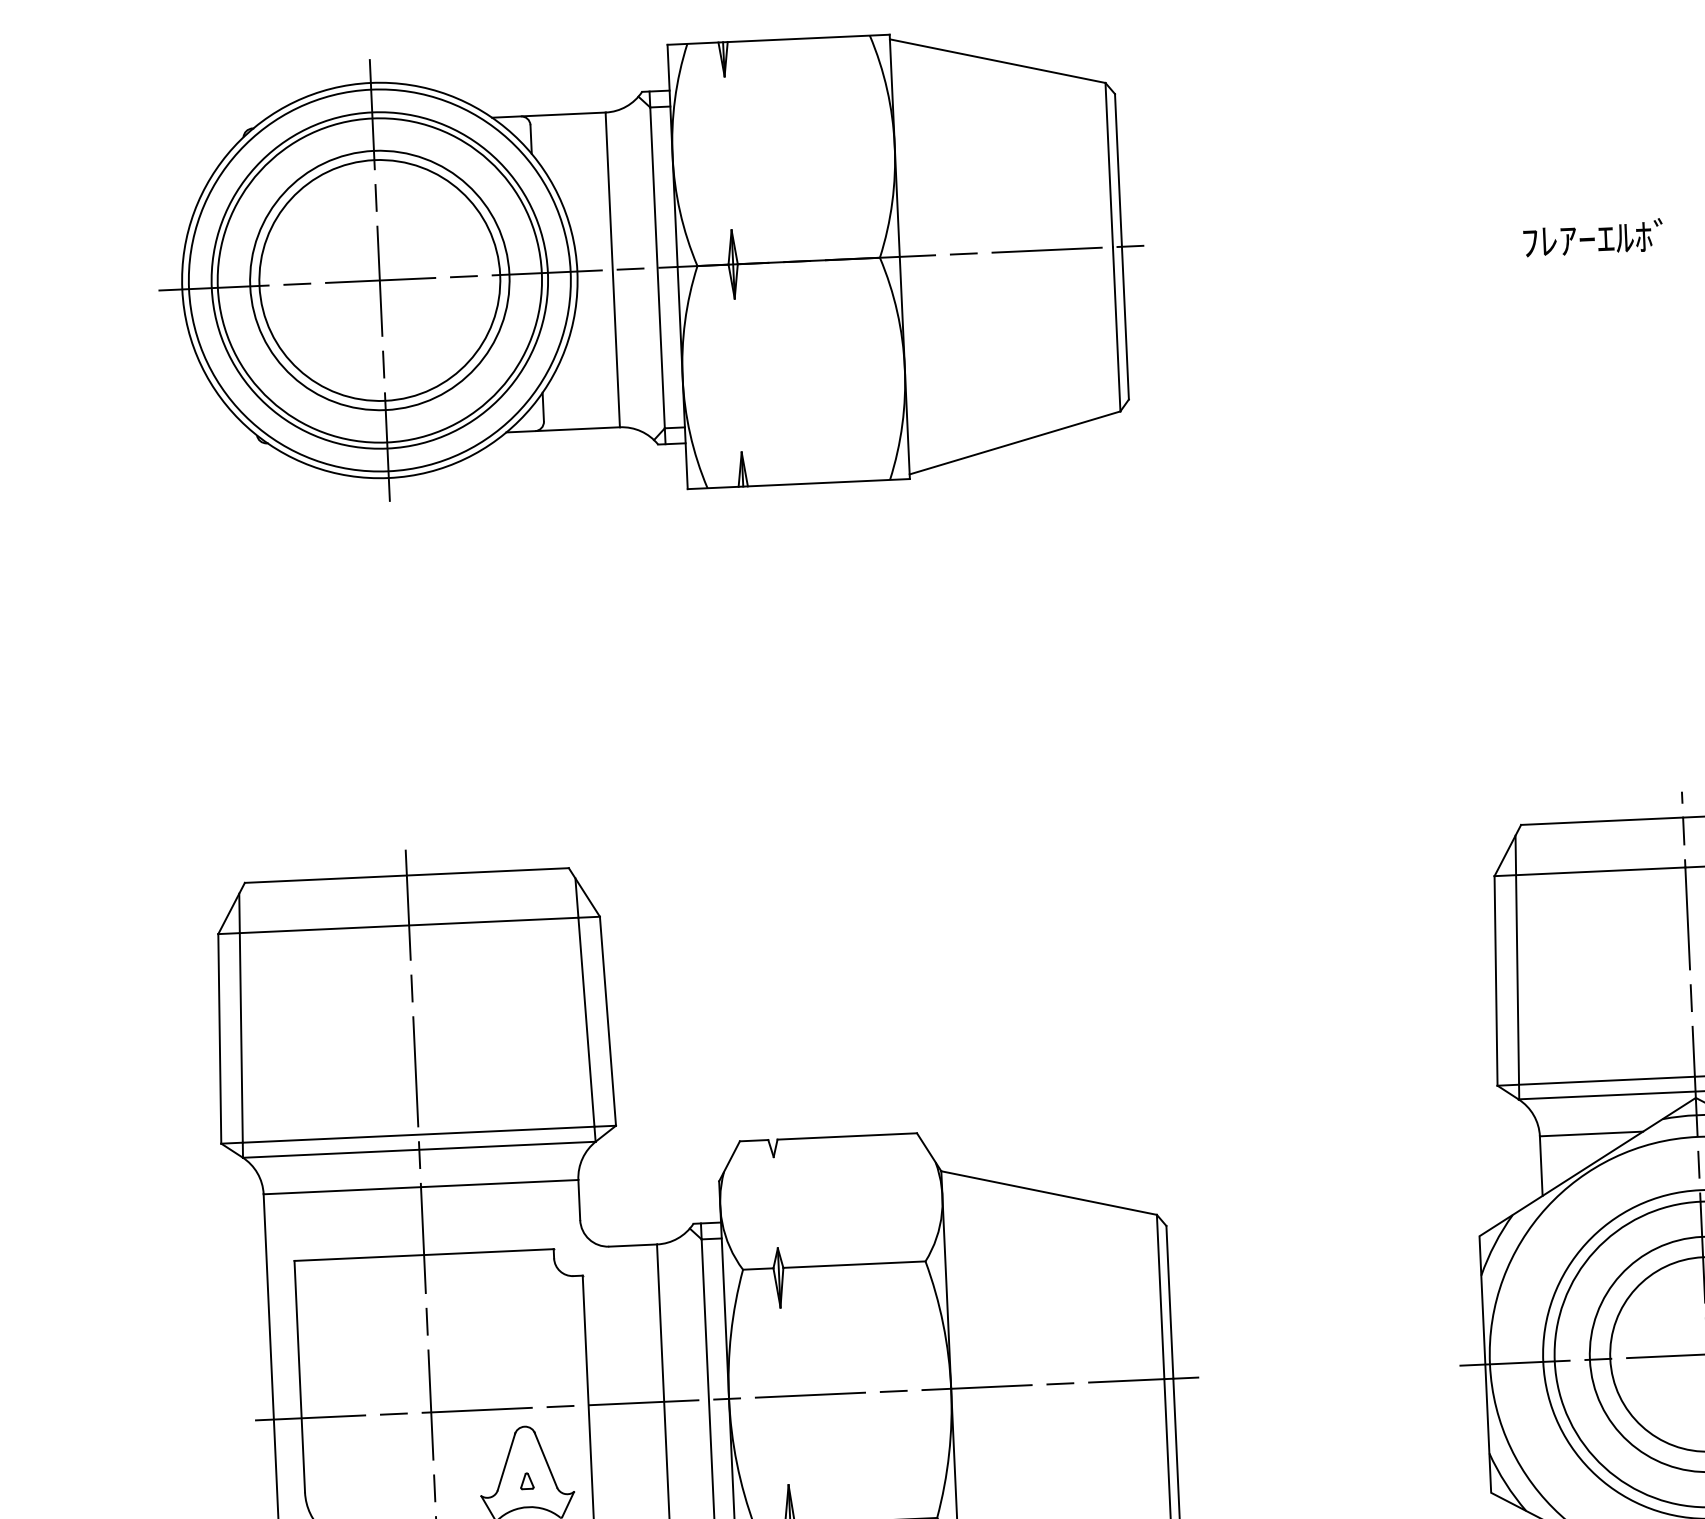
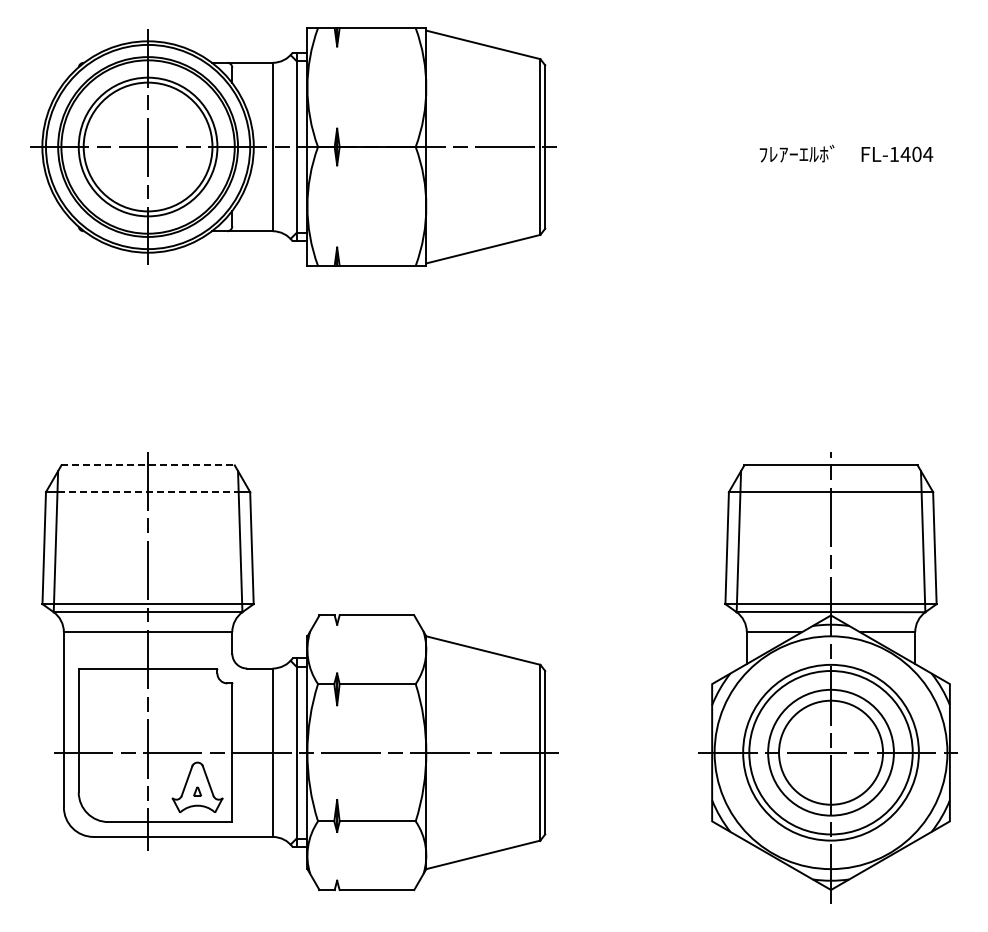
line: (407, 875) -> (148, 465), solid -> dashed
line: (409, 926) -> (148, 492), solid -> dashed

